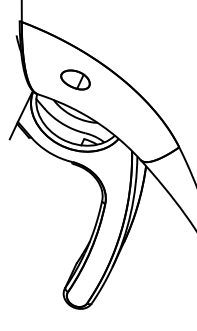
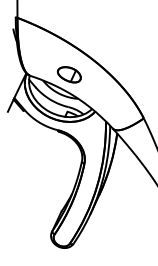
part: (75, 79) -> (69, 74), moved

